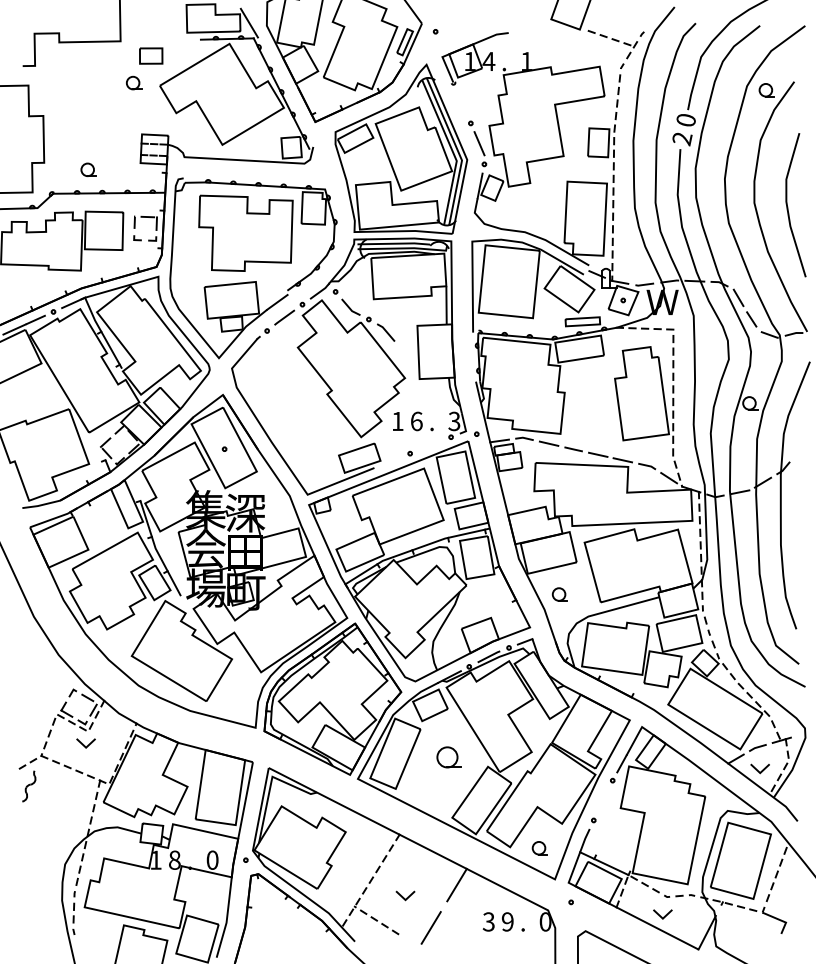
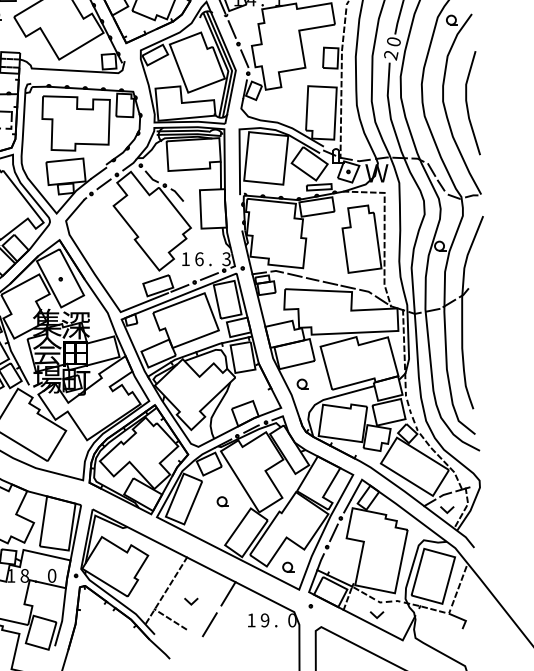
line: (462, 102) -> (232, 29), added
line: (430, 445) -> (209, 276), added
line: (389, 461) -> (179, 288), added
part: (449, 757) -> (223, 501), size x0.62
line: (602, 800) -> (333, 532), added
text: (488, 921) -> (251, 620), 3 -> 1

